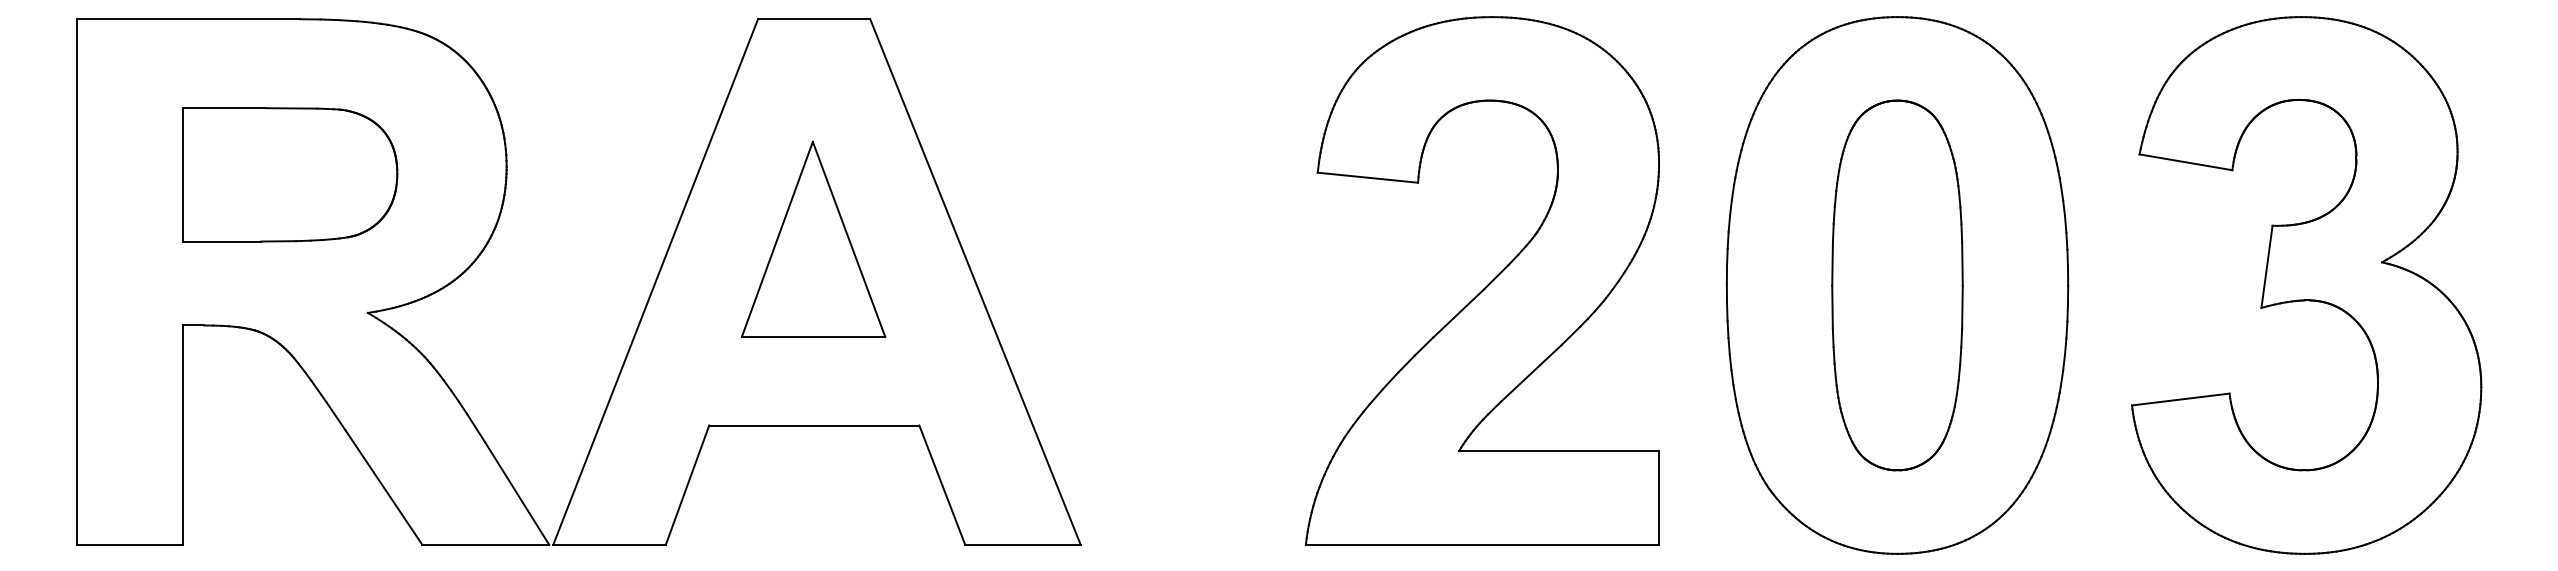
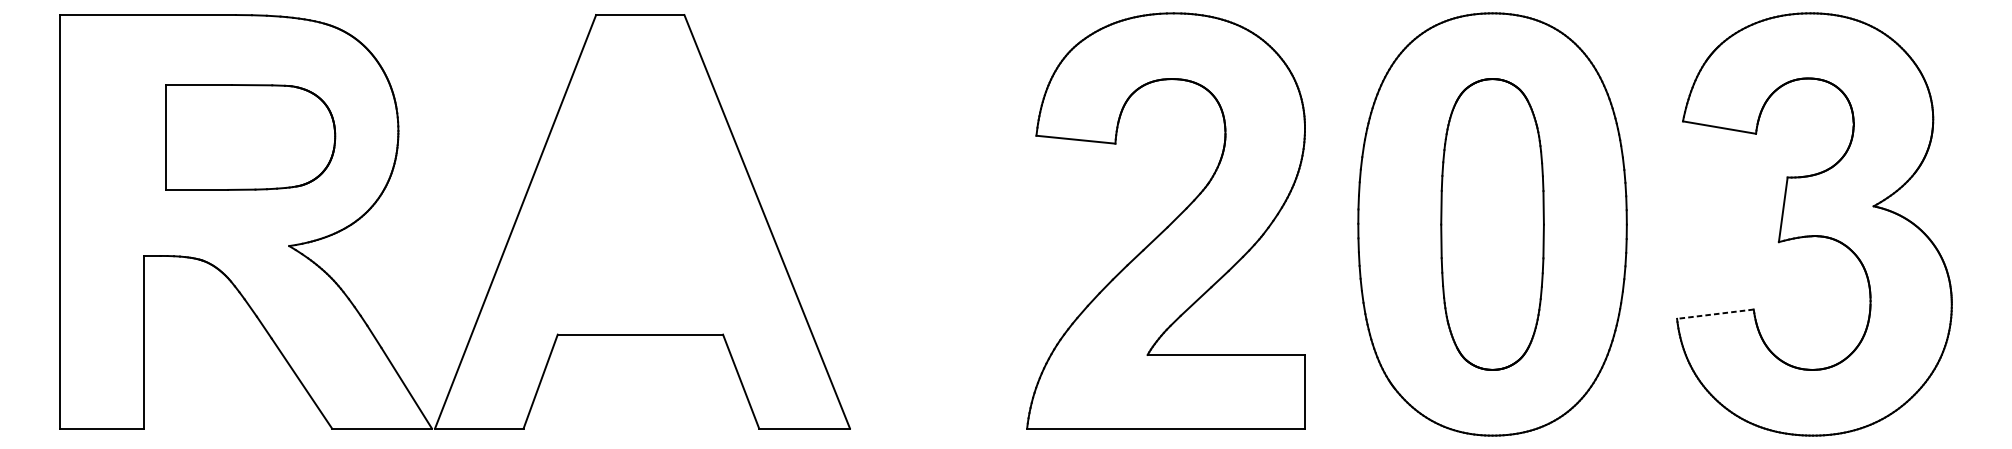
part: (290, 174) -> (251, 137), moved
part: (813, 238) -> (639, 187), removed
line: (2180, 399) -> (1715, 314), solid -> dashed

